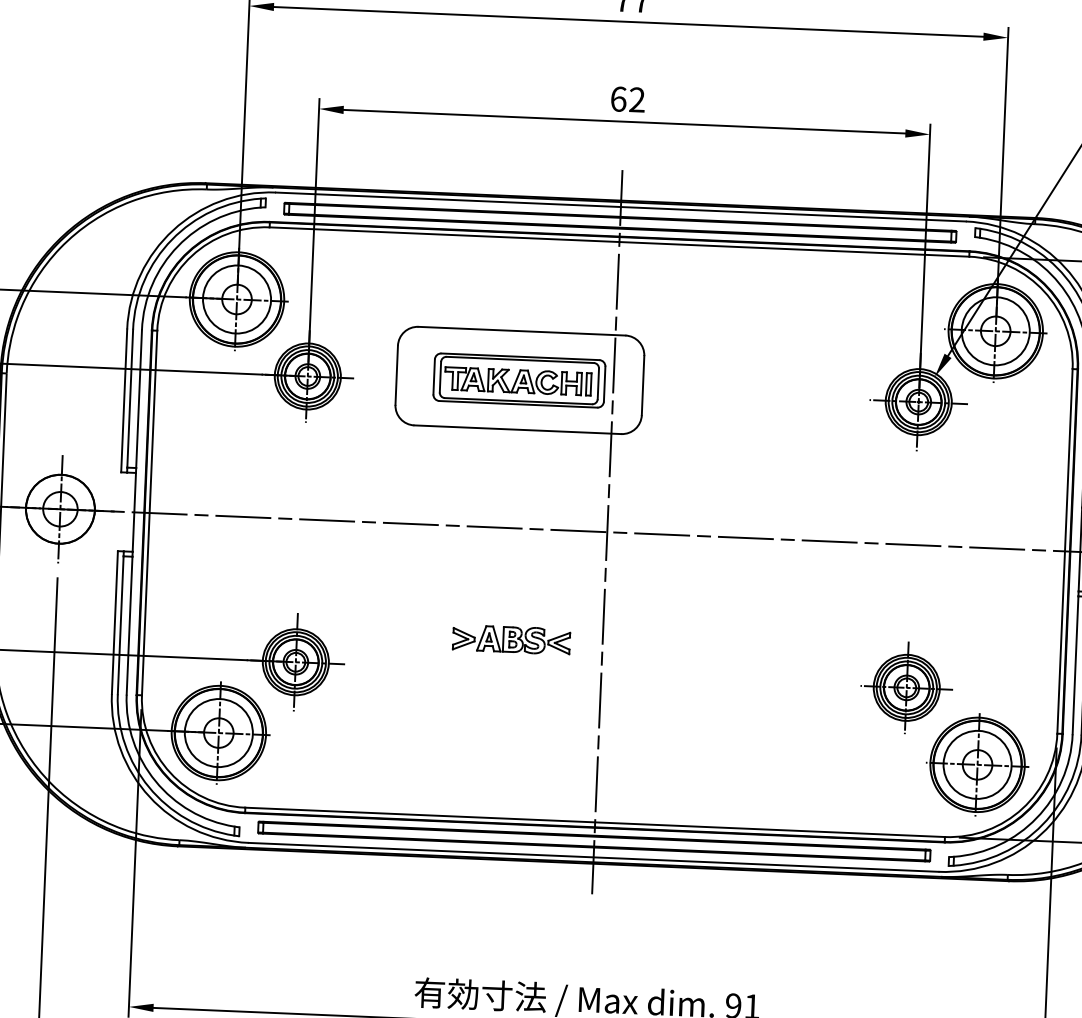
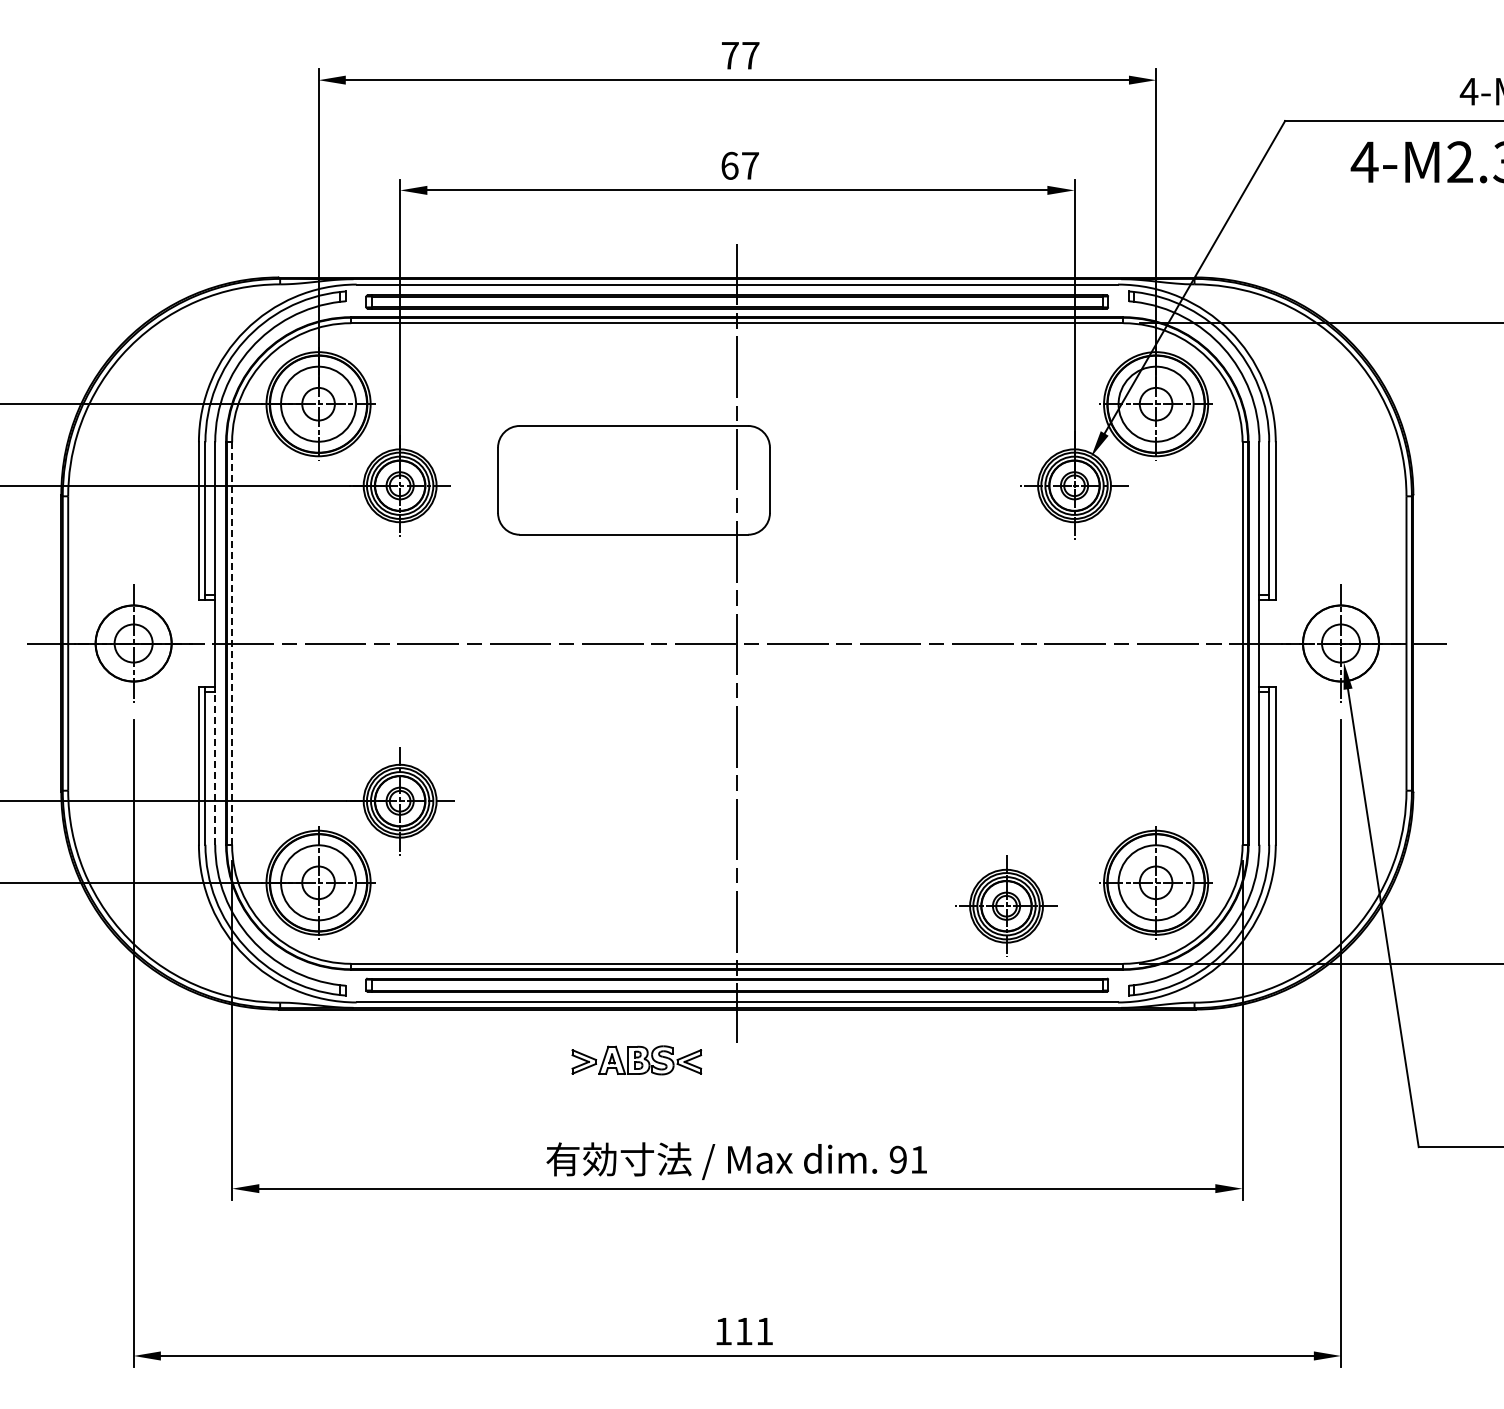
text: (636, 99) -> (749, 165), 62 -> 67
part: (519, 380) -> (633, 480), removed
line: (149, 513) -> (232, 643), solid -> dashed
line: (129, 625) -> (215, 768), solid -> dashed
part: (511, 639) -> (636, 1060), moved
part: (906, 687) -> (1006, 905), moved

